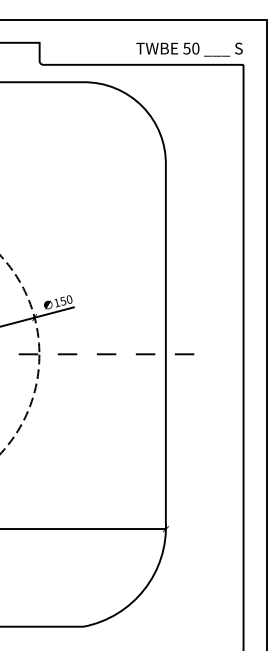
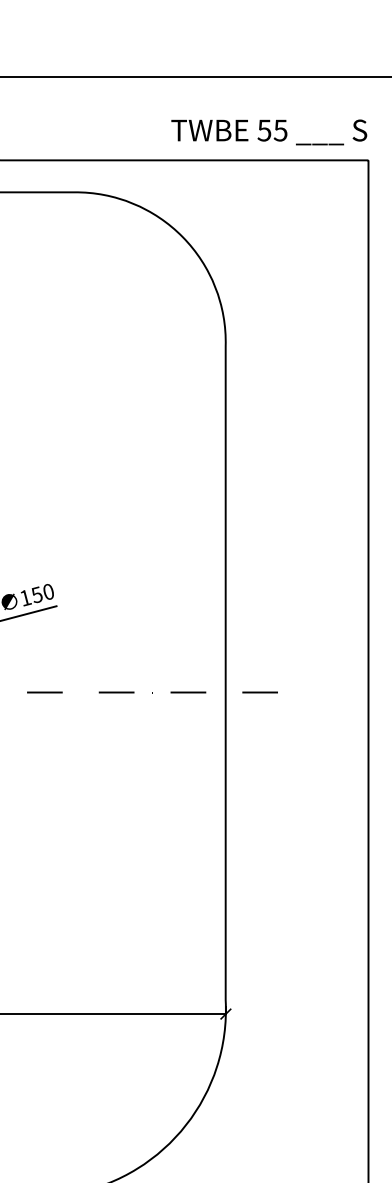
text: (195, 48) -> (280, 130), 50 -> 55

